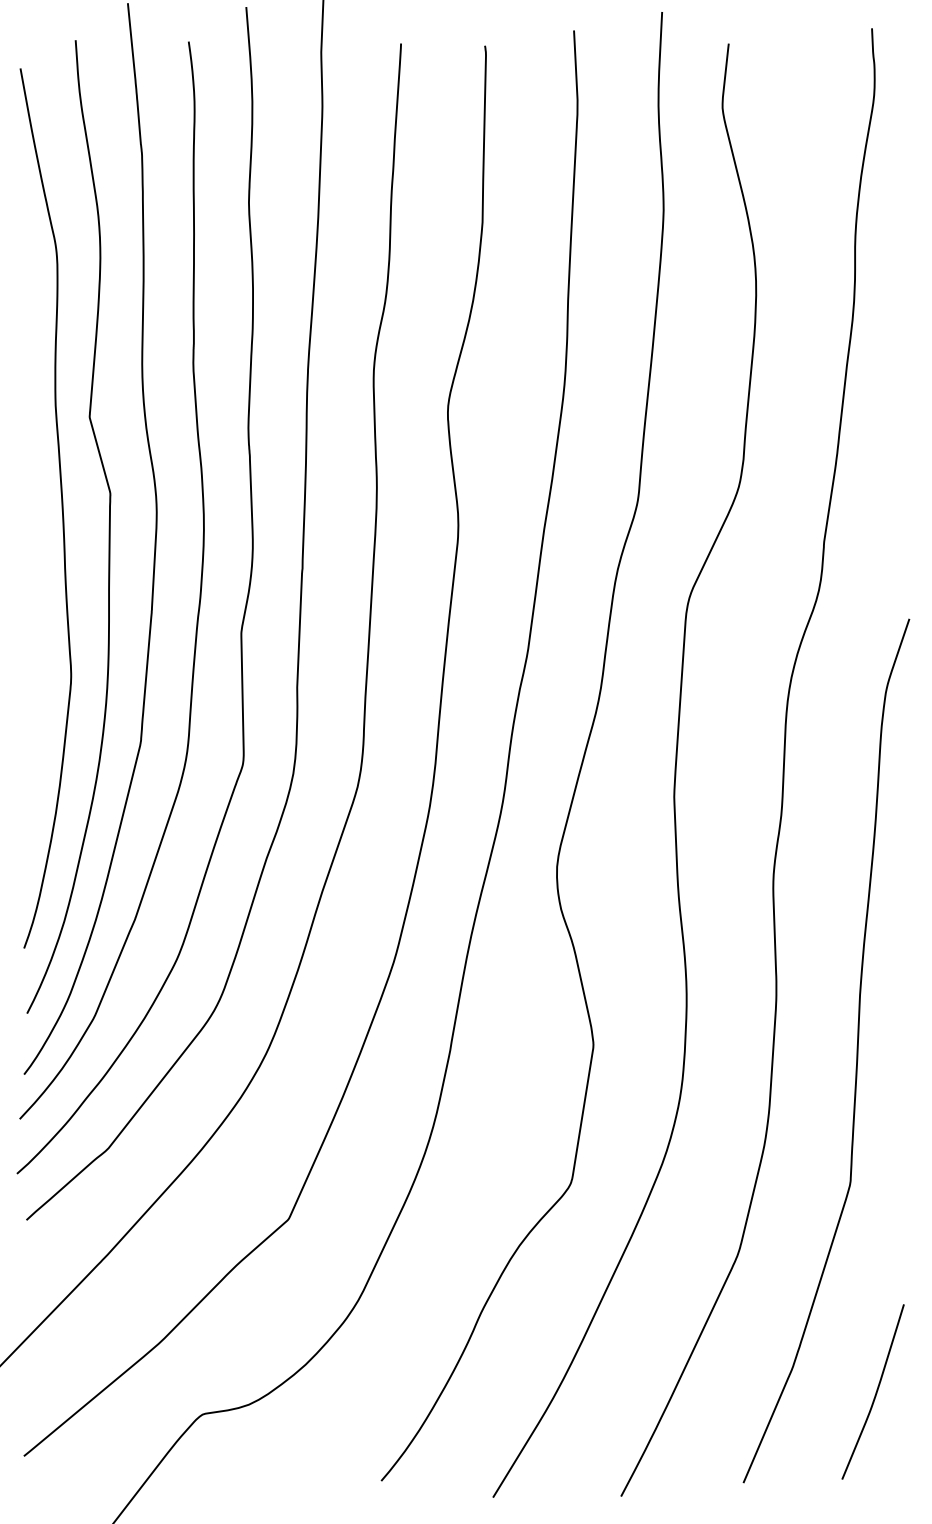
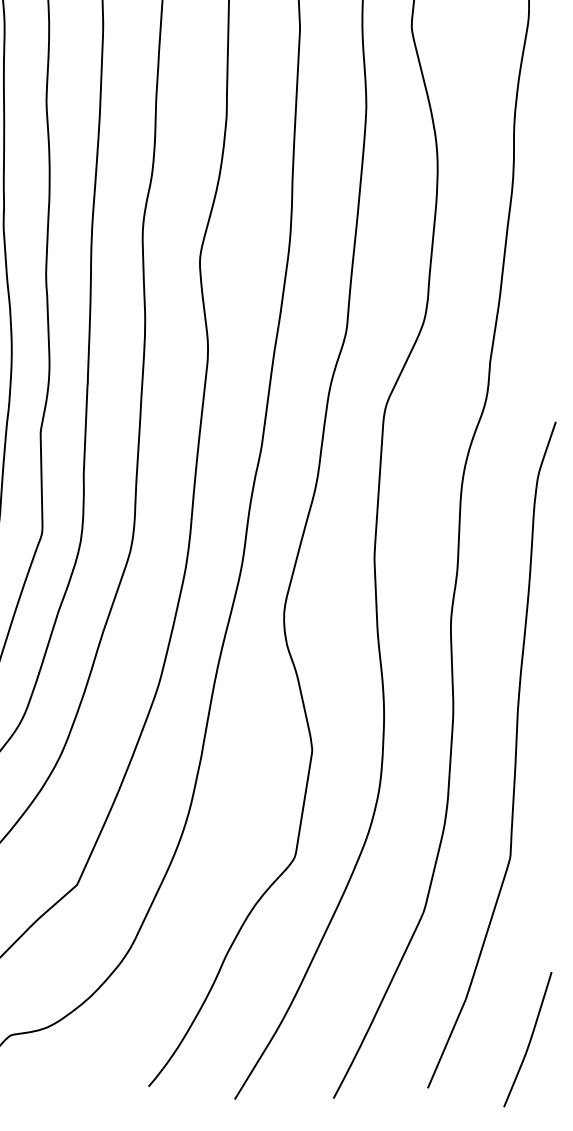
curve: (875, 1392) -> (529, 1040), moved

